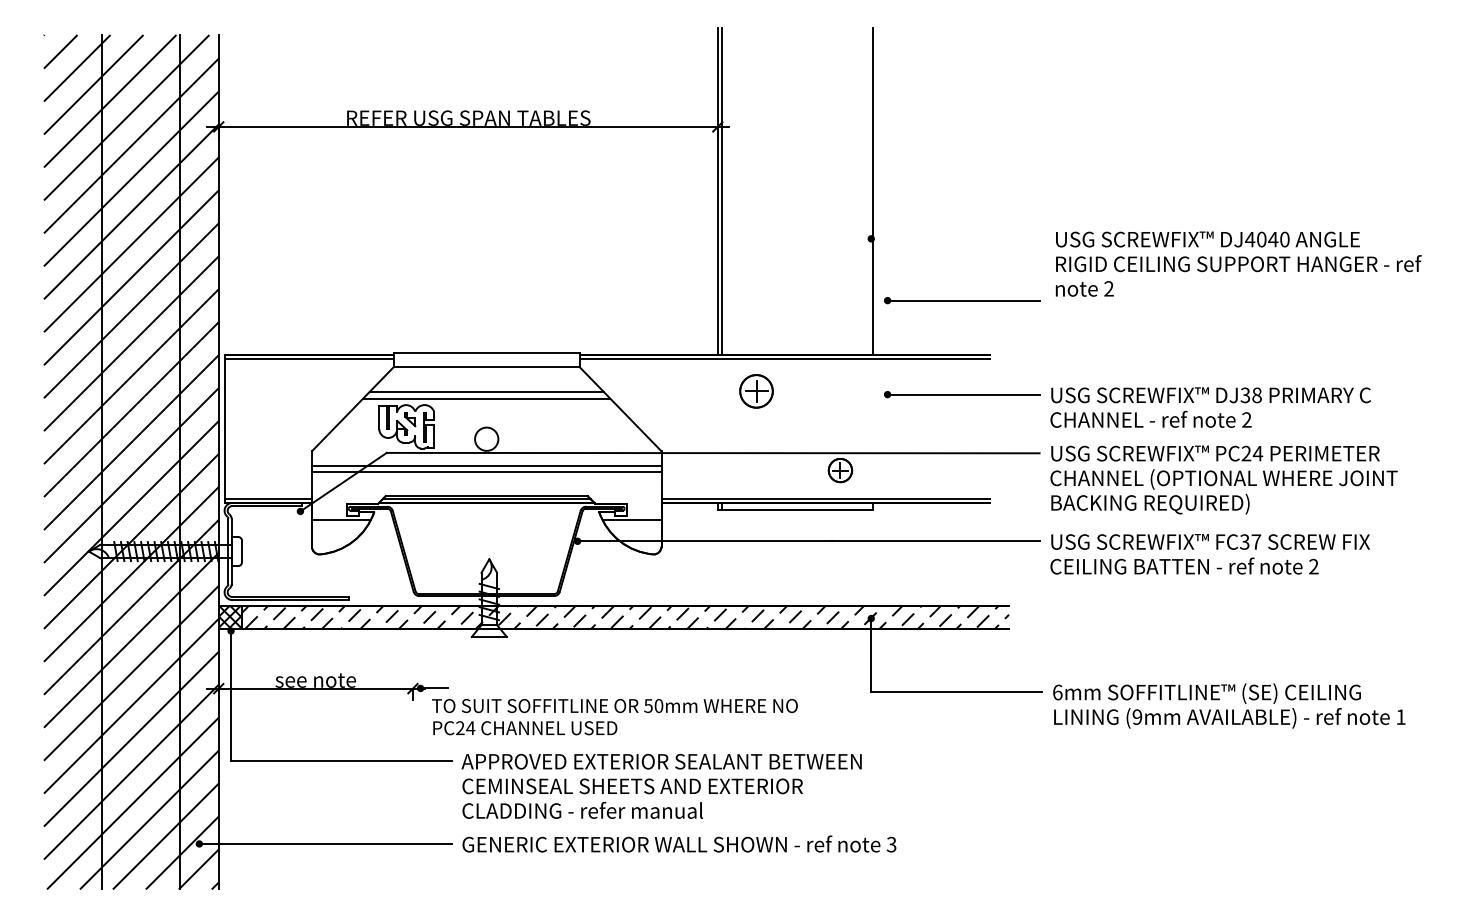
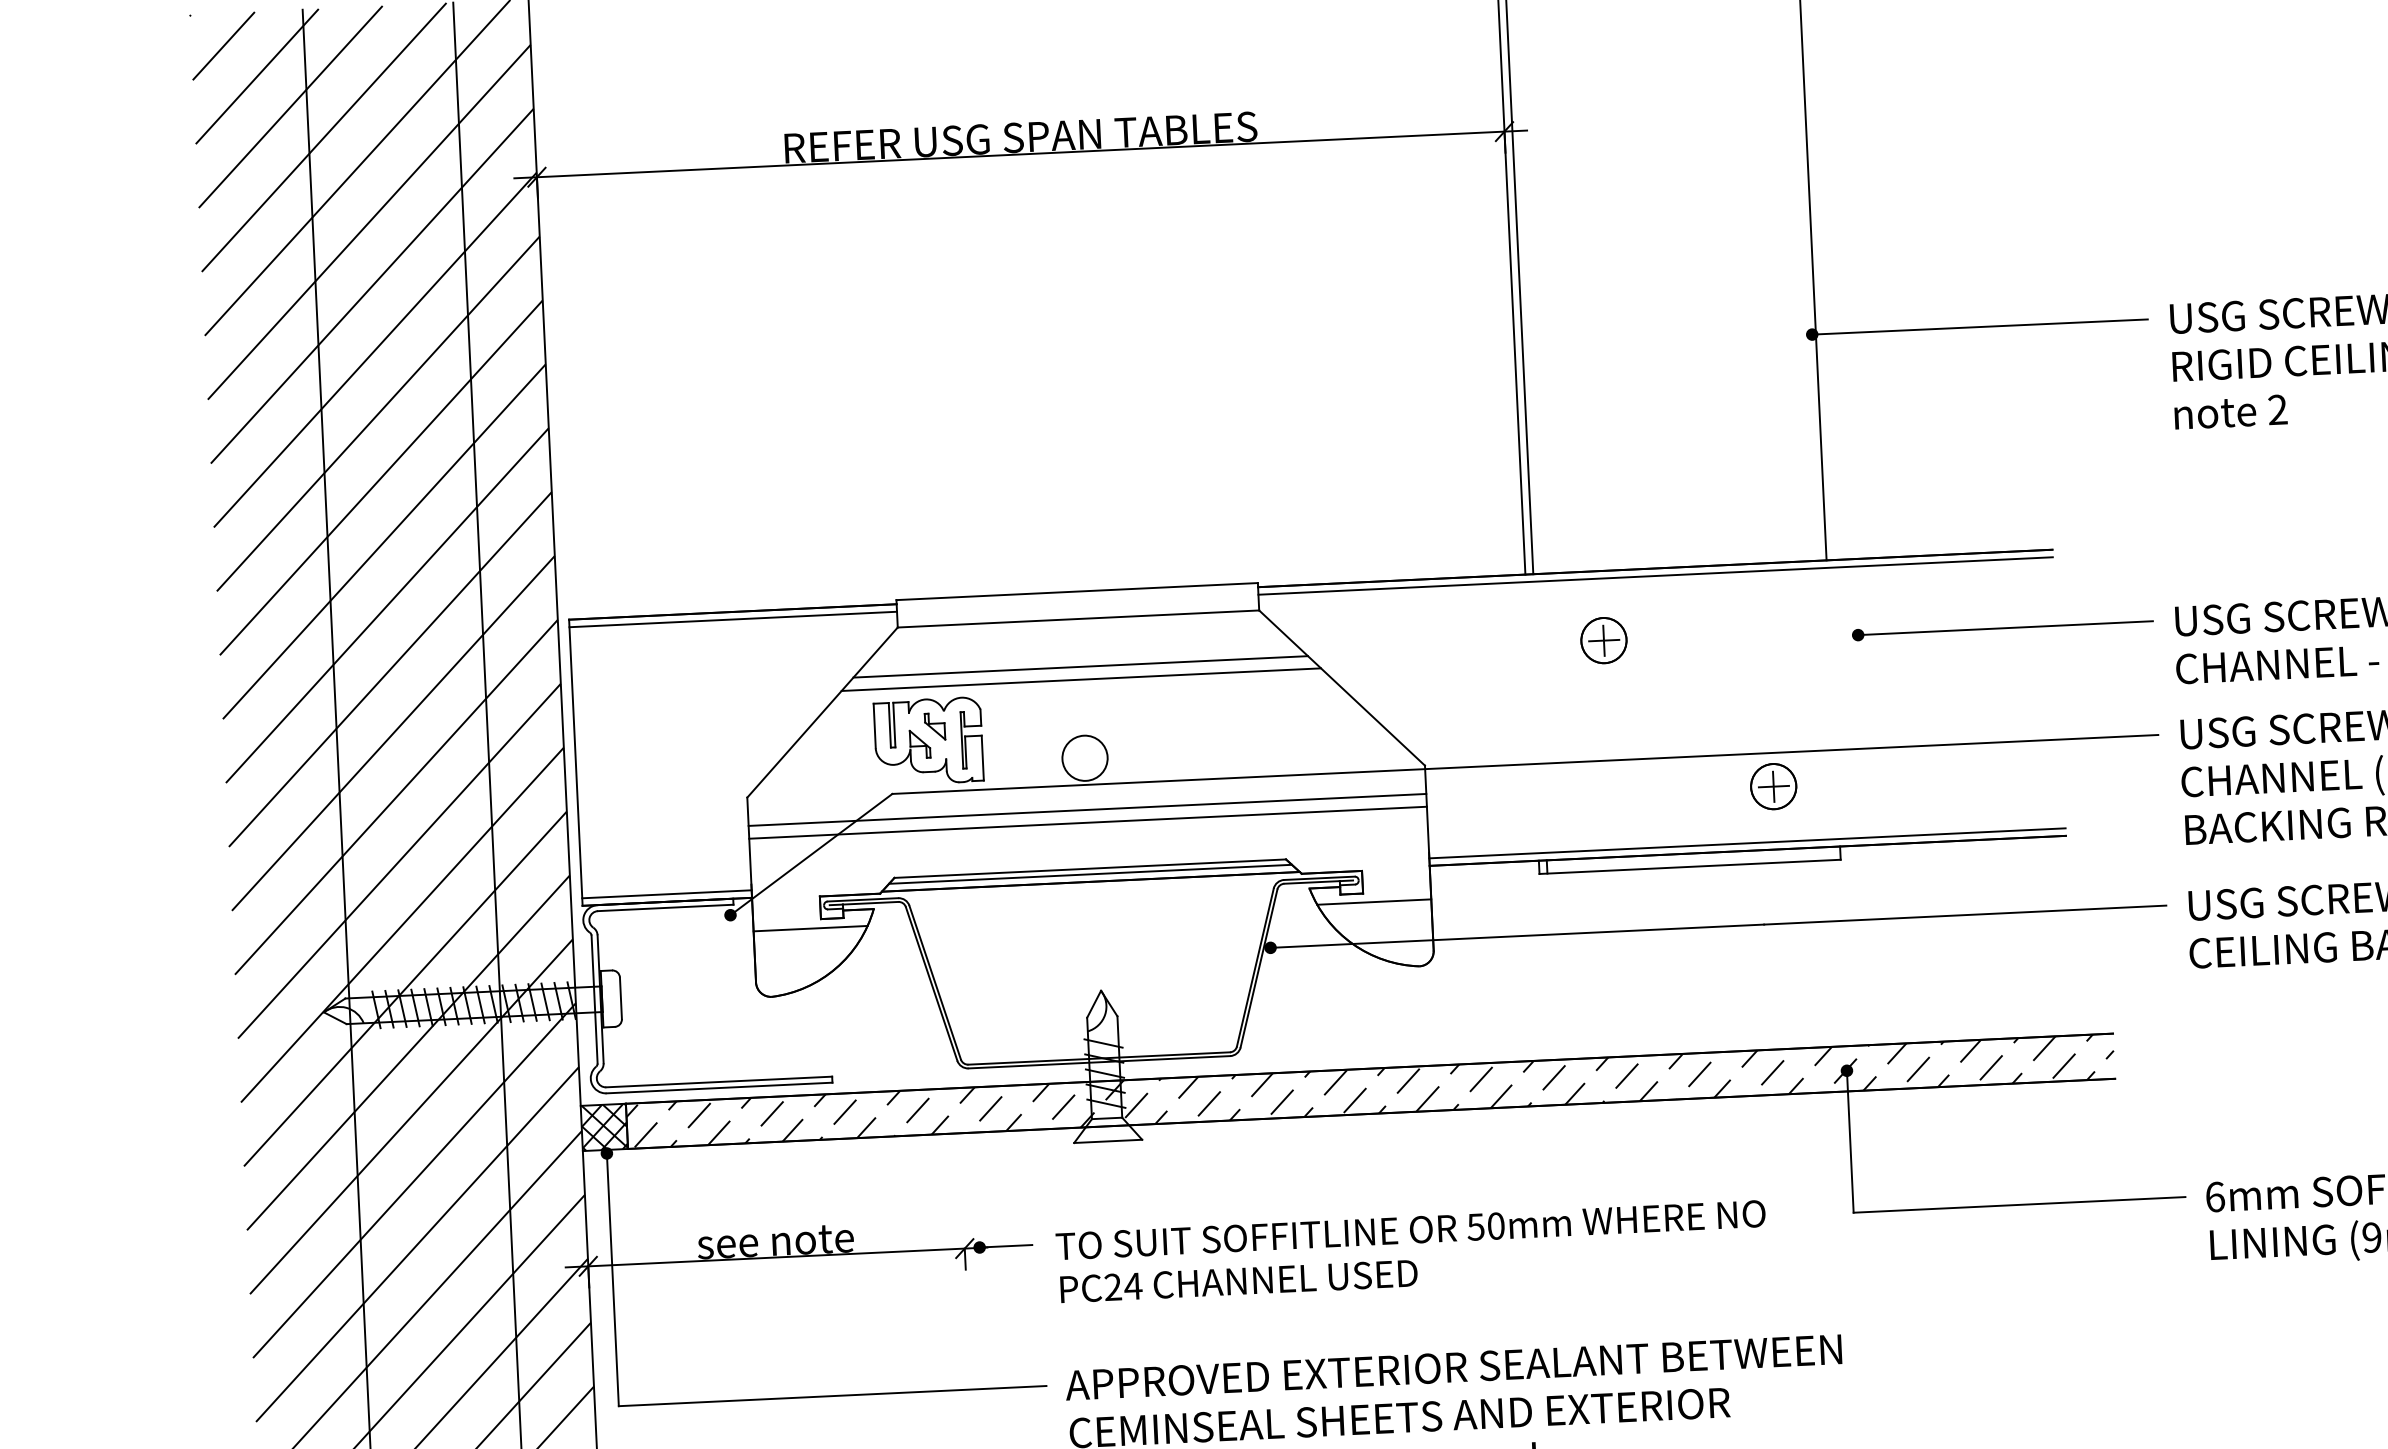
line: (957, 238) -> (1979, 326), added
part: (962, 300) -> (1994, 445), removed
part: (756, 390) -> (1603, 639), size x0.71
text: (614, 717) -> (1411, 1252), moved

